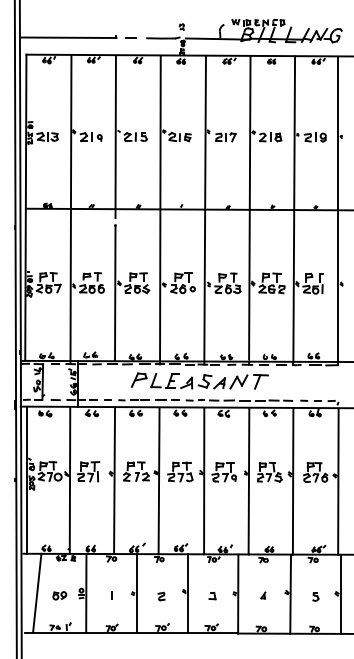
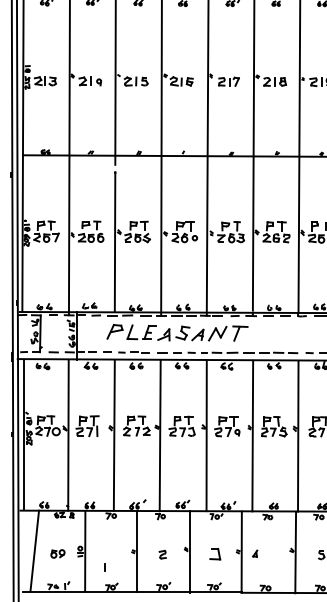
part: (199, 380) -> (177, 332), moved
line: (111, 595) -> (105, 567), moved
part: (212, 595) -> (215, 553), size x1.6
part: (263, 595) -> (255, 553), moved

